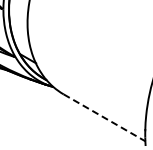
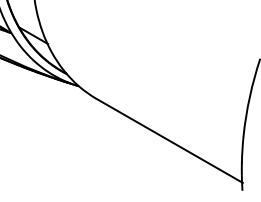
line: (105, 118) -> (171, 141), dashed -> solid

